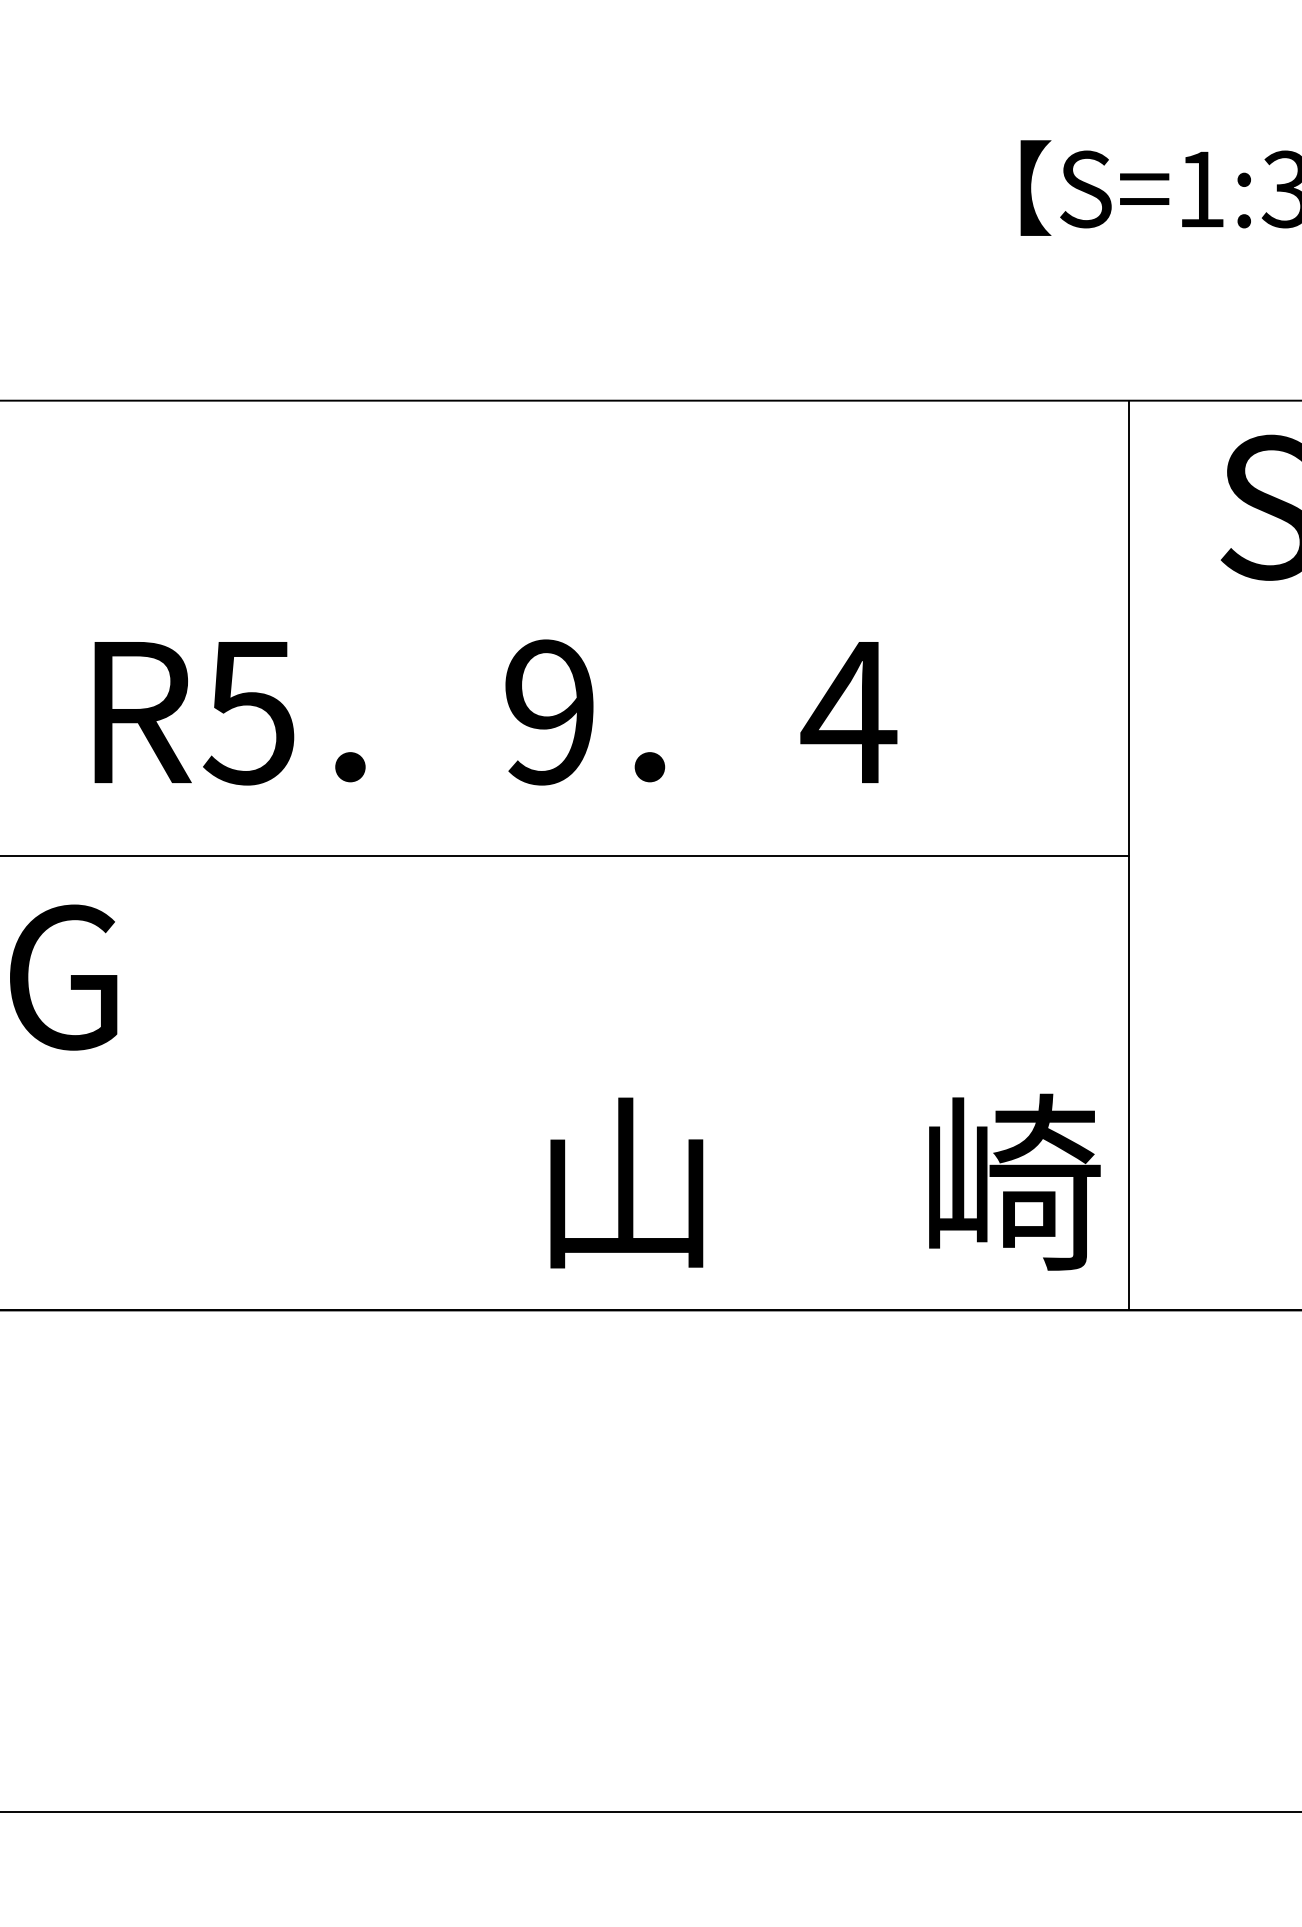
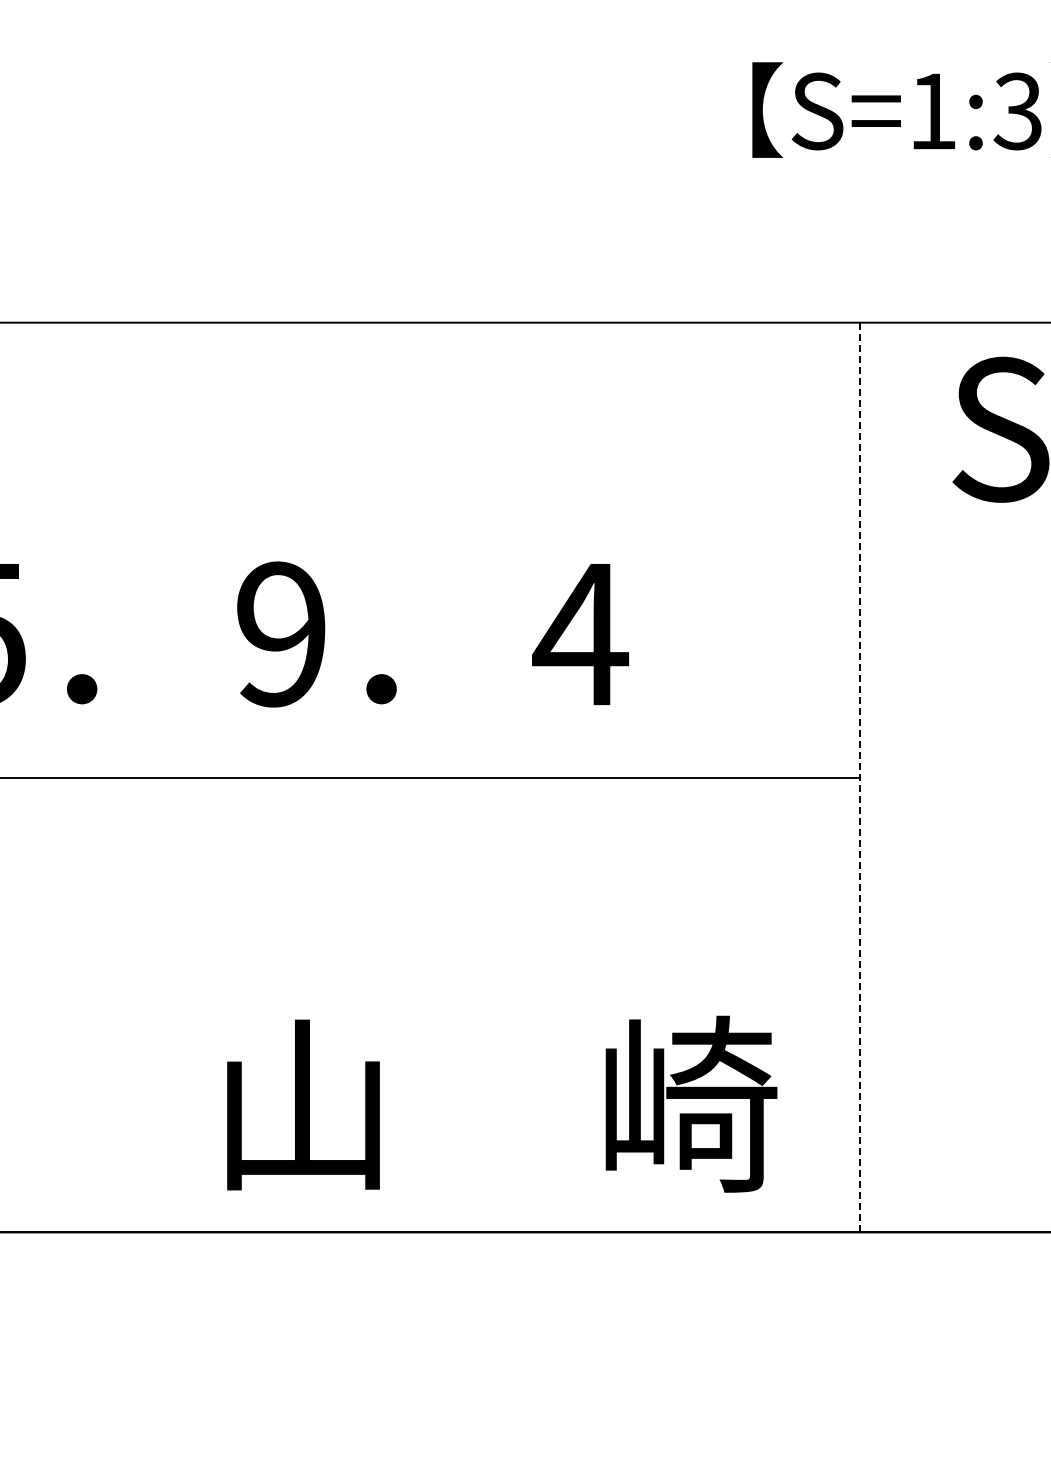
line: (1128, 855) -> (860, 777), solid -> dashed
text: (825, 1181) -> (502, 1103), moved

